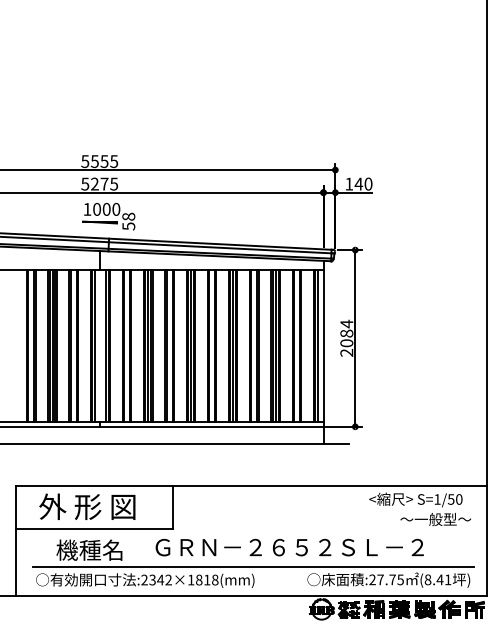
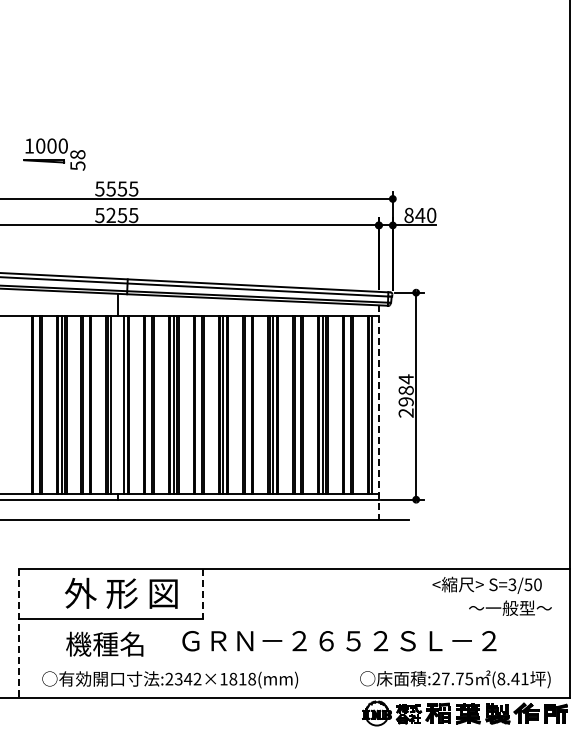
text: (104, 184) -> (122, 215), 5275 -> 5255
text: (348, 184) -> (408, 215), 140 -> 840
part: (108, 216) -> (54, 154), moved
text: (346, 342) -> (405, 401), 2084 -> 2984
line: (323, 352) -> (378, 412), solid -> dashed
text: (437, 499) -> (512, 584), S=1/50 -> S=3/50
text: (87, 506) -> (121, 592), moved
line: (172, 507) -> (202, 594), solid -> dashed
line: (15, 541) -> (18, 633), solid -> dashed
line: (253, 567) -> (296, 664), removed

